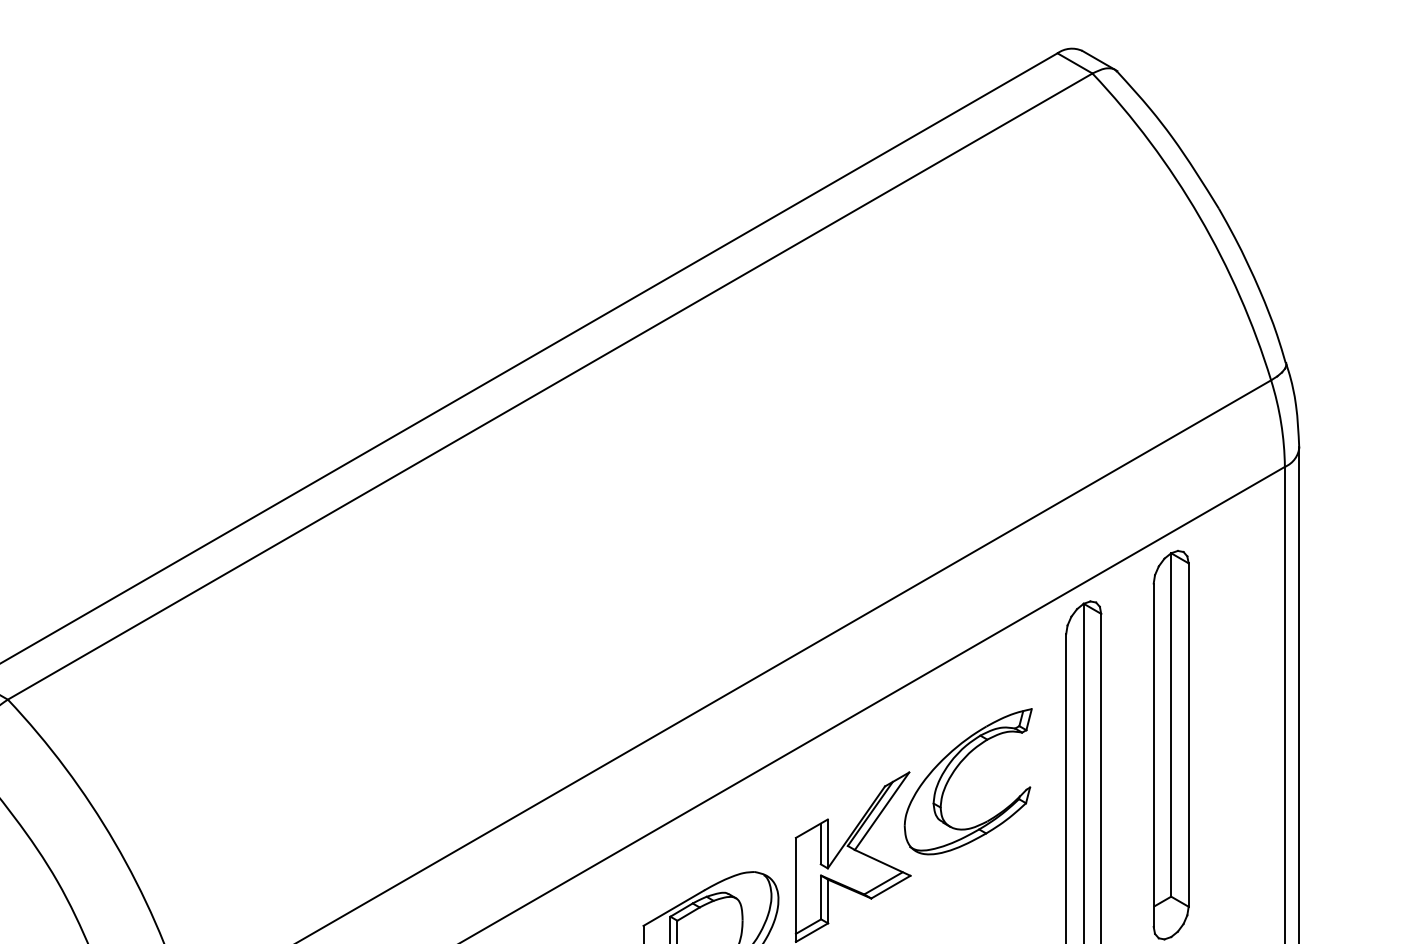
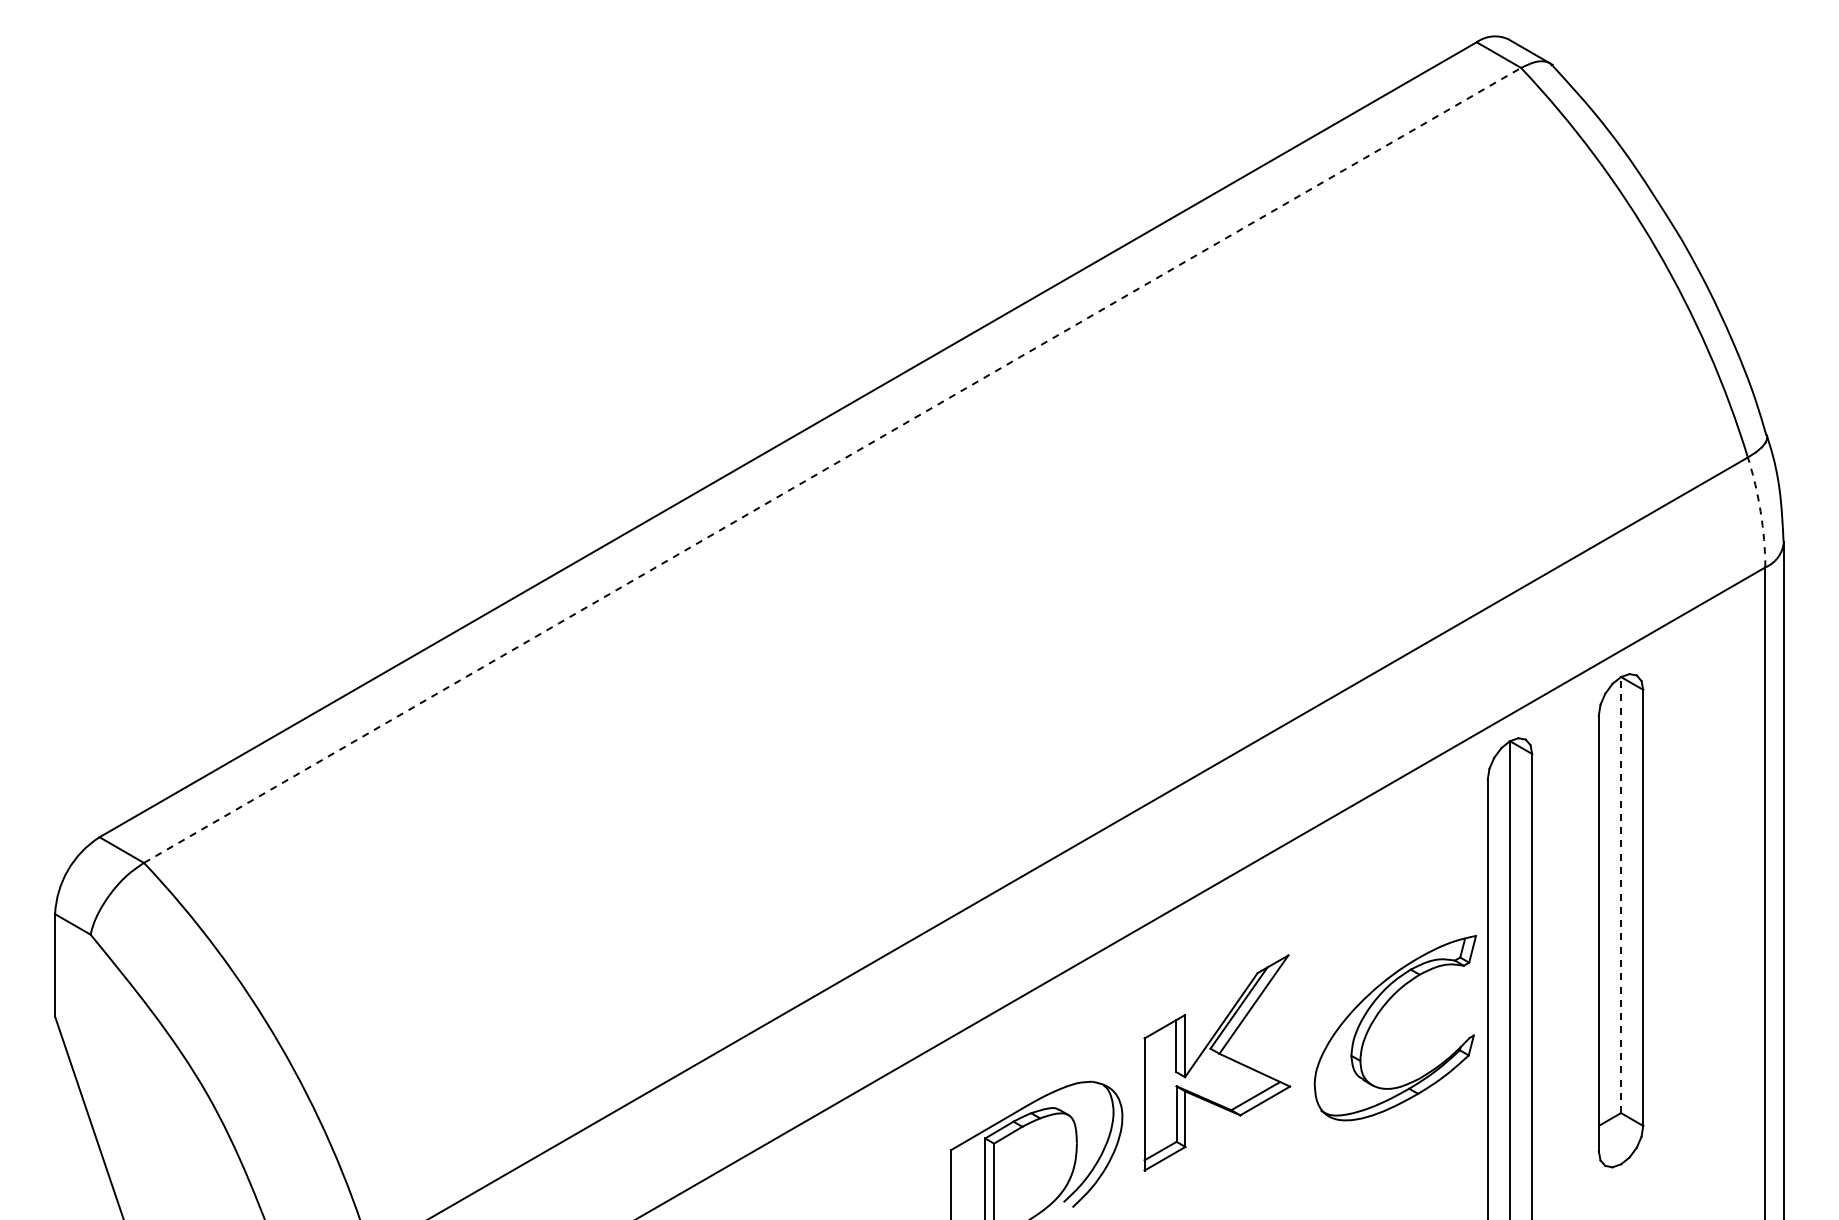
line: (550, 386) -> (832, 465), solid -> dashed
arc: (1281, 422) -> (1760, 511), solid -> dashed
line: (1171, 724) -> (1621, 894), solid -> dashed
part: (953, 774) -> (1376, 1018), moved

